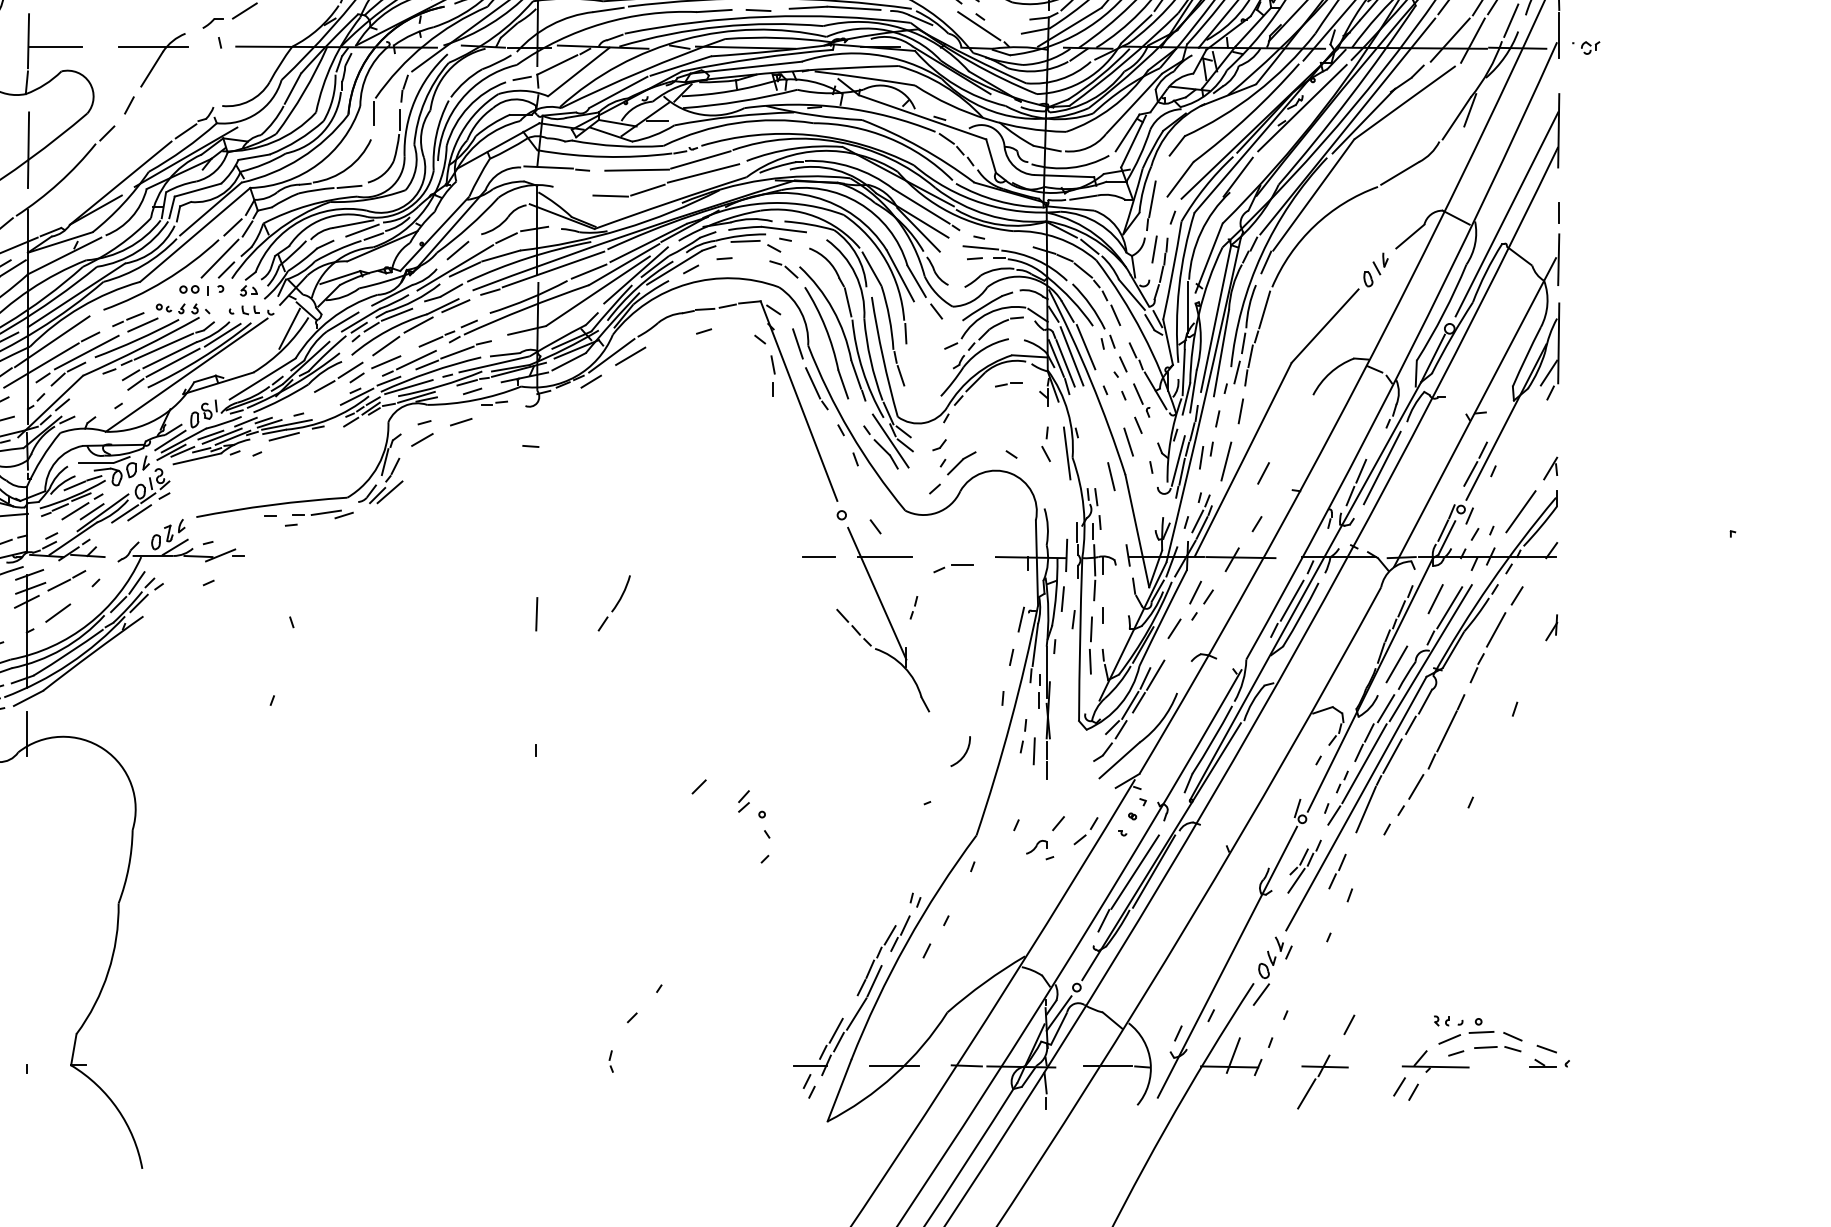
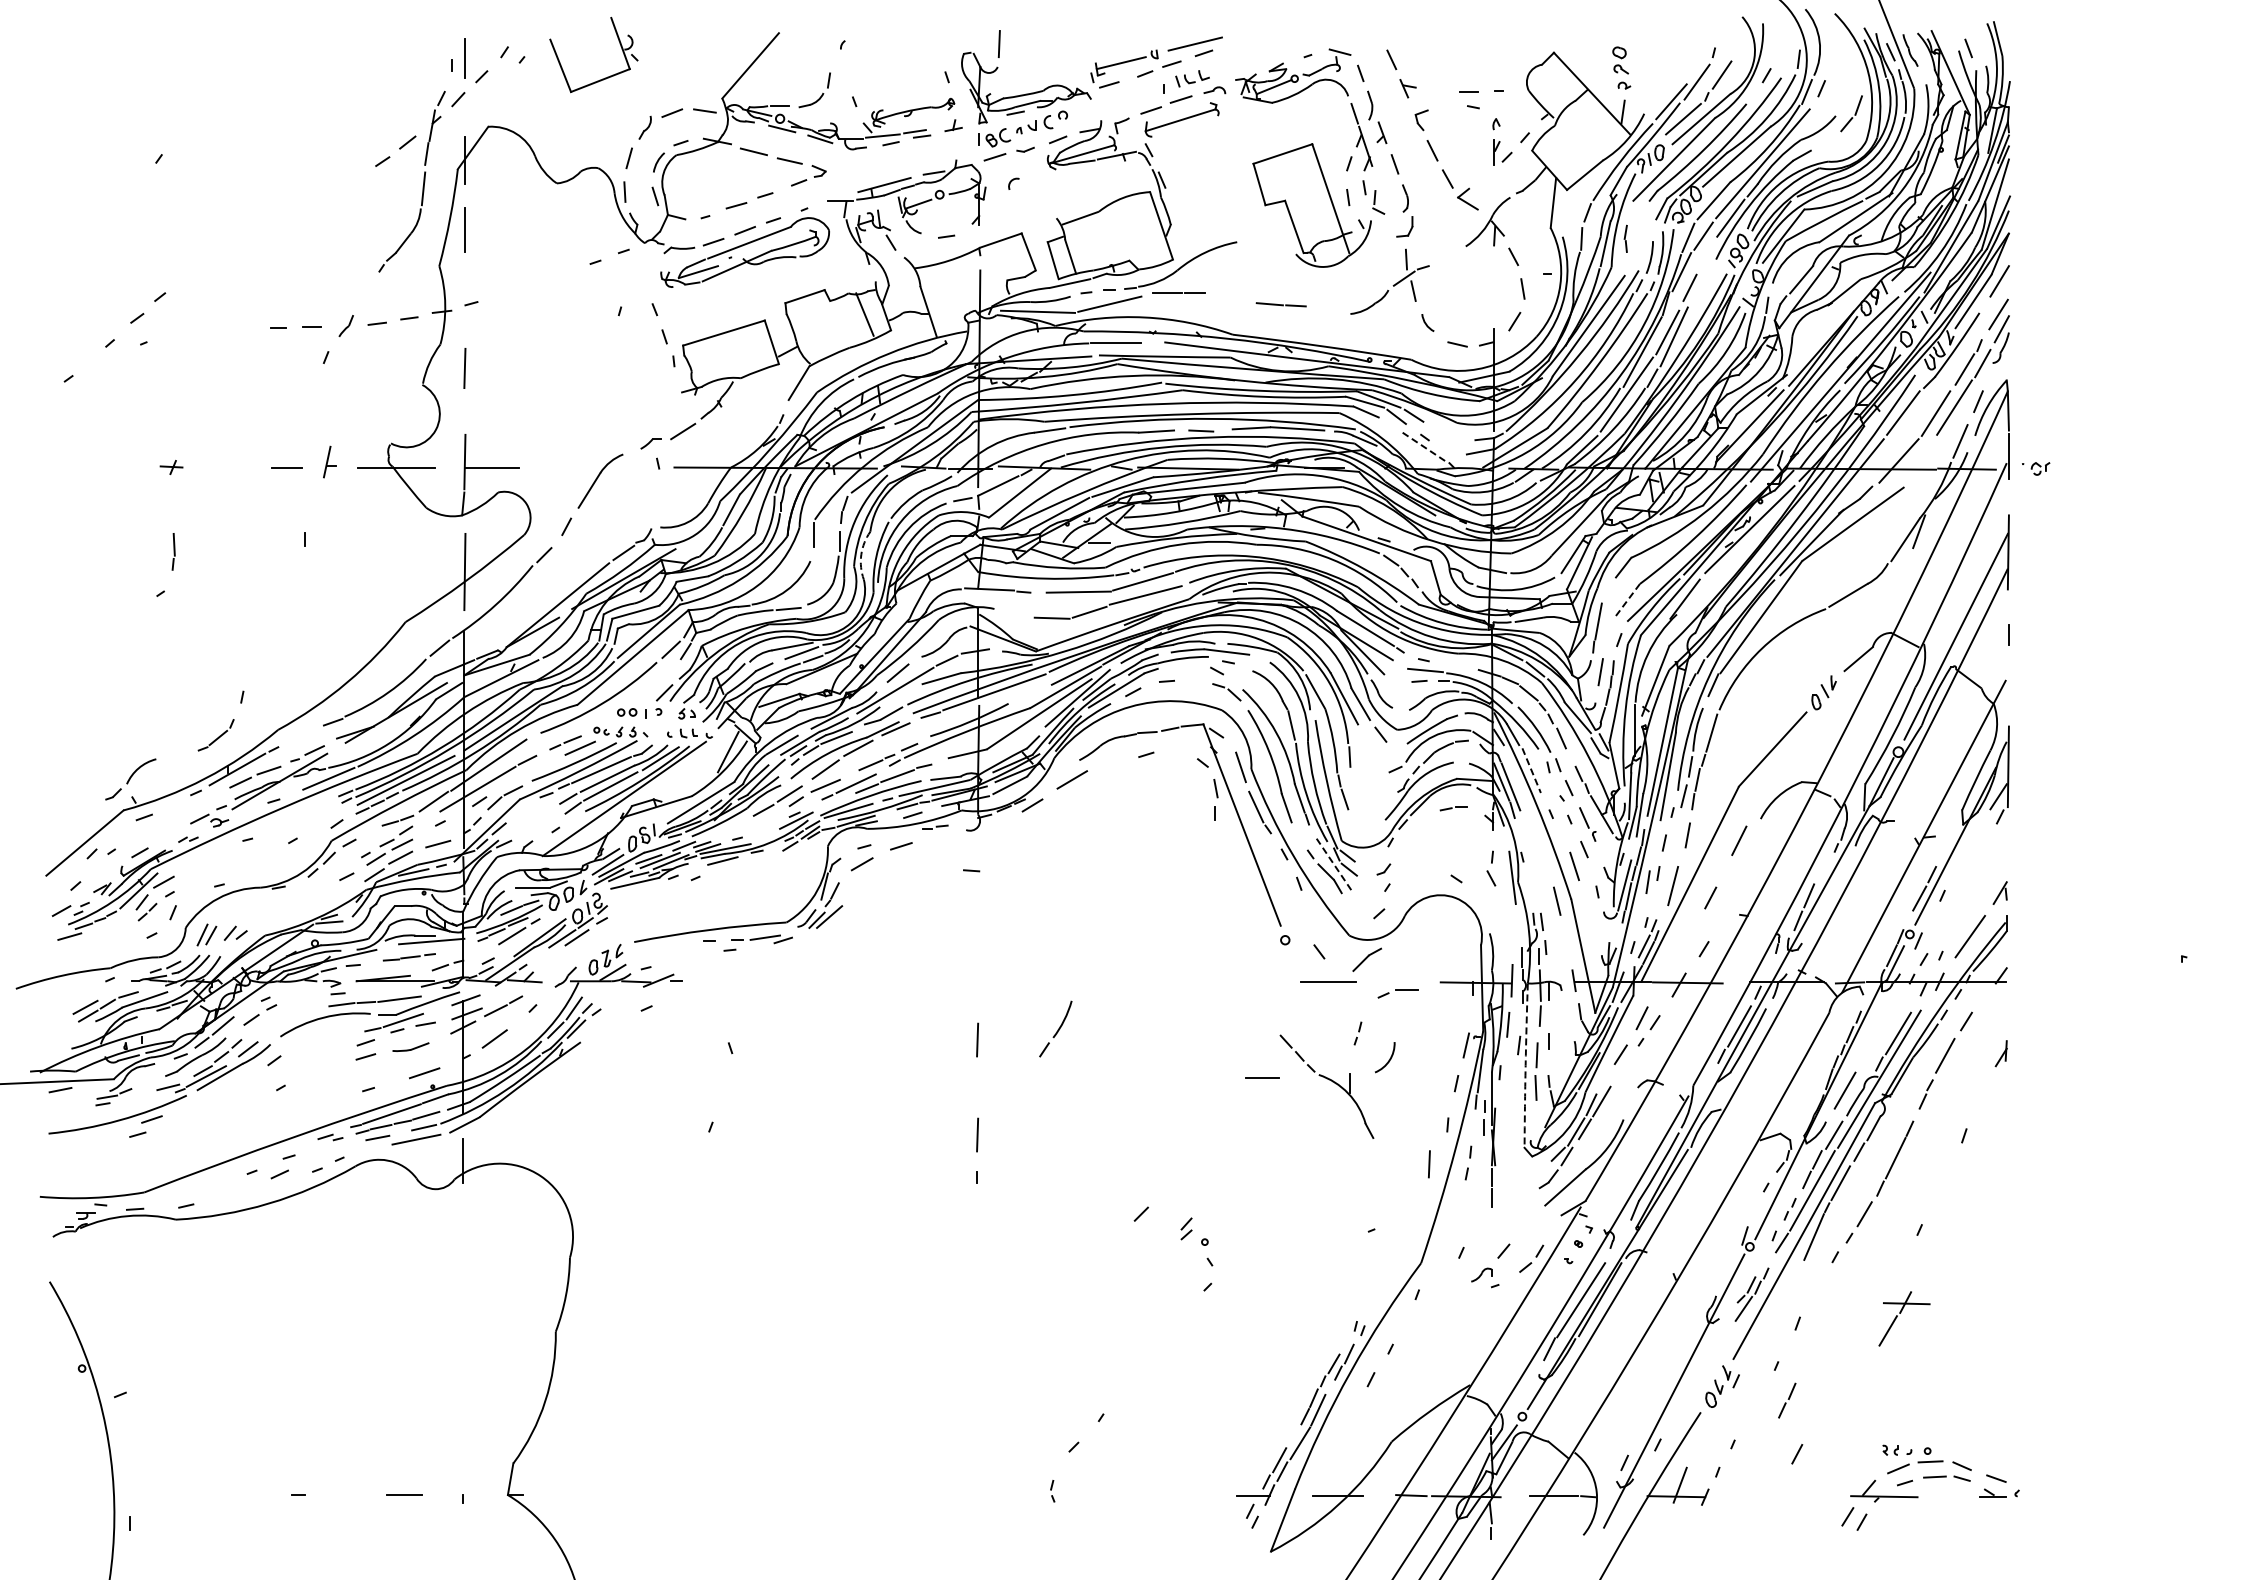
line: (978, 25) -> (1423, 446), solid -> dashed
line: (1472, 40) -> (1921, 461), removed
line: (153, 46) -> (590, 467), removed
arc: (421, 132) -> (861, 554), solid -> dashed
line: (1180, 179) -> (1626, 601), solid -> dashed
line: (745, 240) -> (1188, 663), removed
line: (219, 258) -> (657, 681), removed
line: (1557, 259) -> (2007, 682), removed
line: (464, 269) -> (904, 692), removed
line: (588, 271) -> (1029, 694), removed
line: (1085, 348) -> (1531, 771), solid -> dashed
line: (86, 351) -> (523, 775), removed
line: (612, 355) -> (1053, 779), removed
line: (1072, 355) -> (1517, 779), removed
line: (388, 380) -> (828, 804), removed
line: (890, 441) -> (1334, 865), solid -> dashed
part: (961, 463) -> (1366, 959), moved
line: (1381, 467) -> (1829, 892), removed
line: (91, 511) -> (528, 936), removed
line: (819, 556) -> (1262, 1077), moved
line: (876, 592) -> (1320, 1018), removed
line: (1435, 598) -> (1739, 840), moved
arc: (1079, 639) -> (1525, 1065), solid -> dashed
line: (536, 707) -> (977, 1134), added
line: (1034, 751) -> (1429, 1164), moved
arc: (964, 752) -> (1389, 1058), moved
part: (1337, 871) -> (1787, 1400), moved
line: (1261, 994) -> (1708, 1423), removed
part: (1318, 1076) -> (1900, 1313), moved

